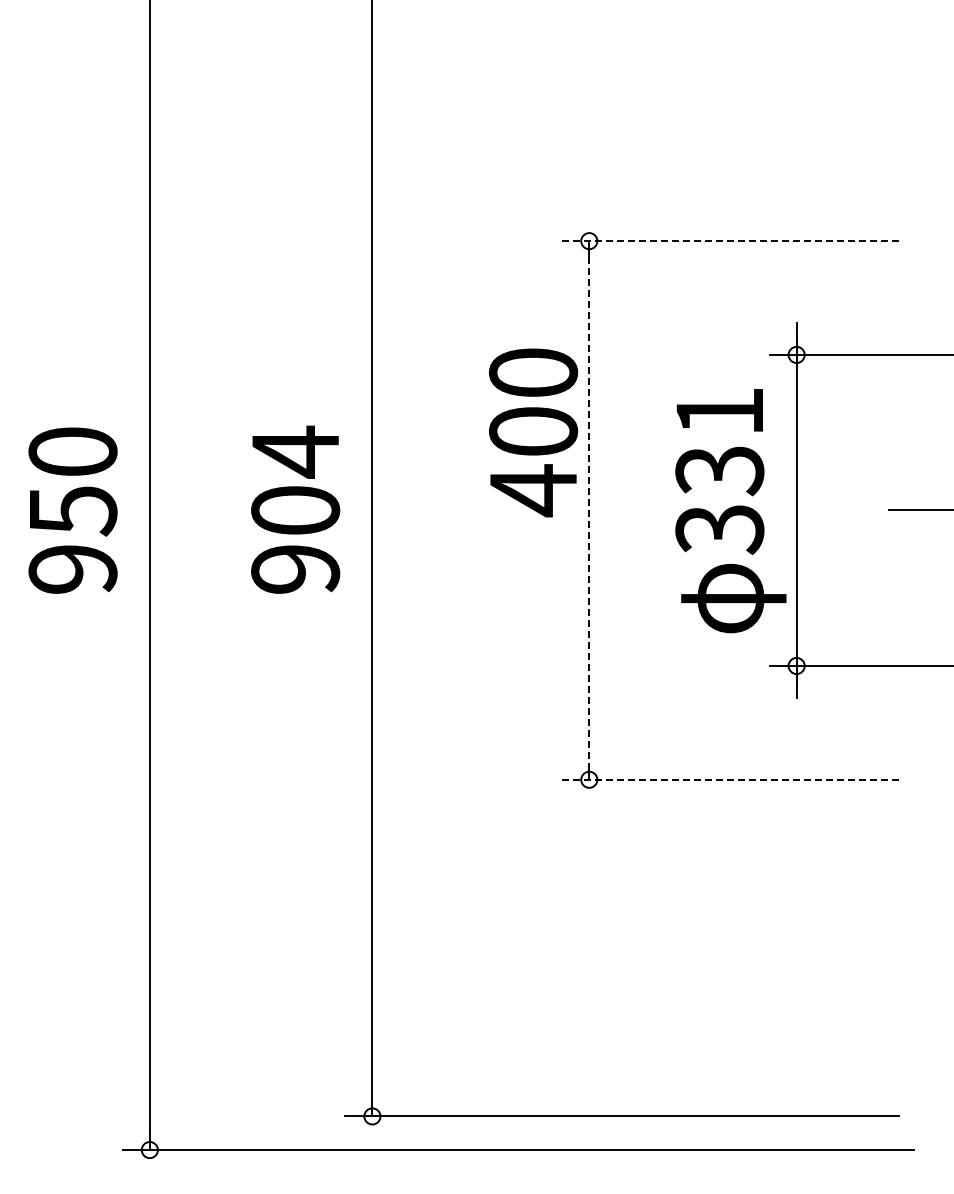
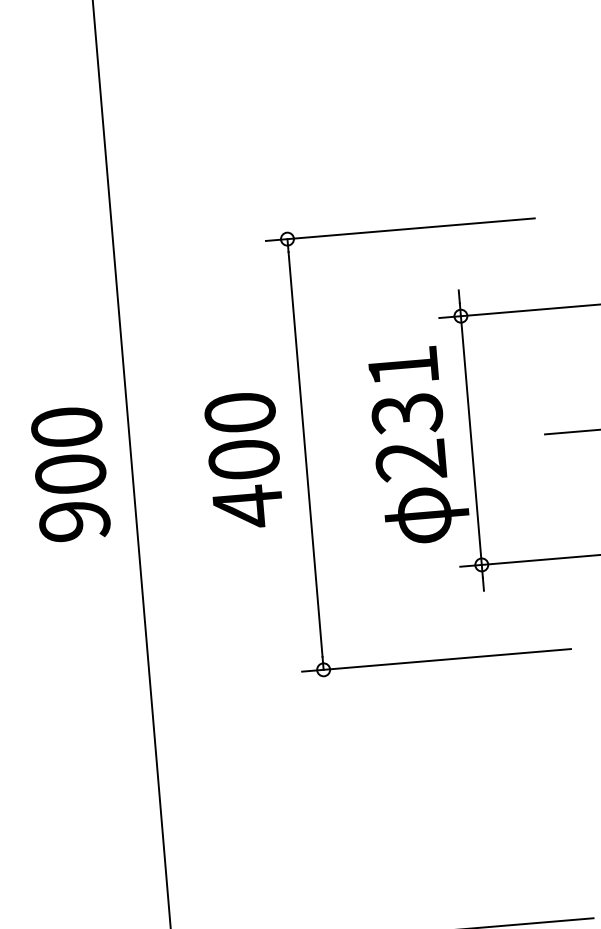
line: (729, 241) -> (399, 230), dashed -> solid
text: (533, 432) -> (244, 460), moved
text: (295, 451) -> (66, 427), 904 -> 900
line: (589, 510) -> (305, 454), dashed -> solid
text: (719, 530) -> (411, 461), 331 -> 231
line: (729, 779) -> (435, 660), dashed -> solid

